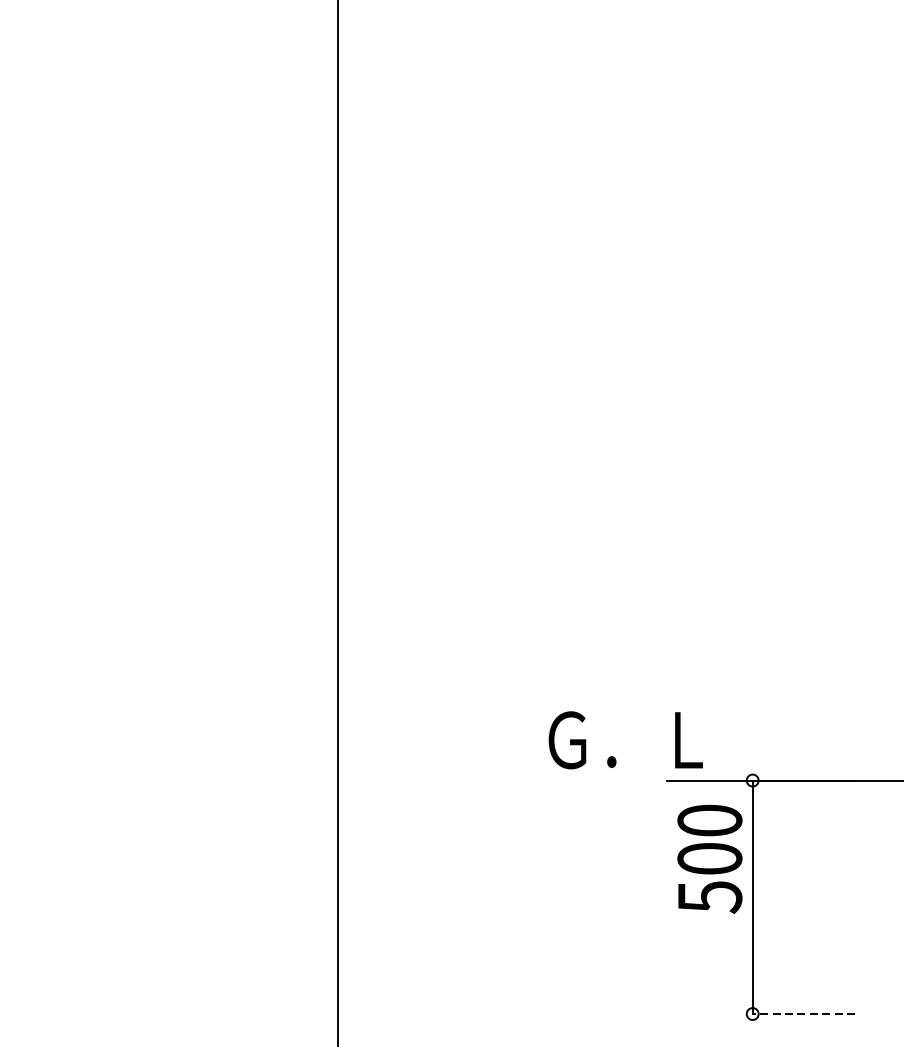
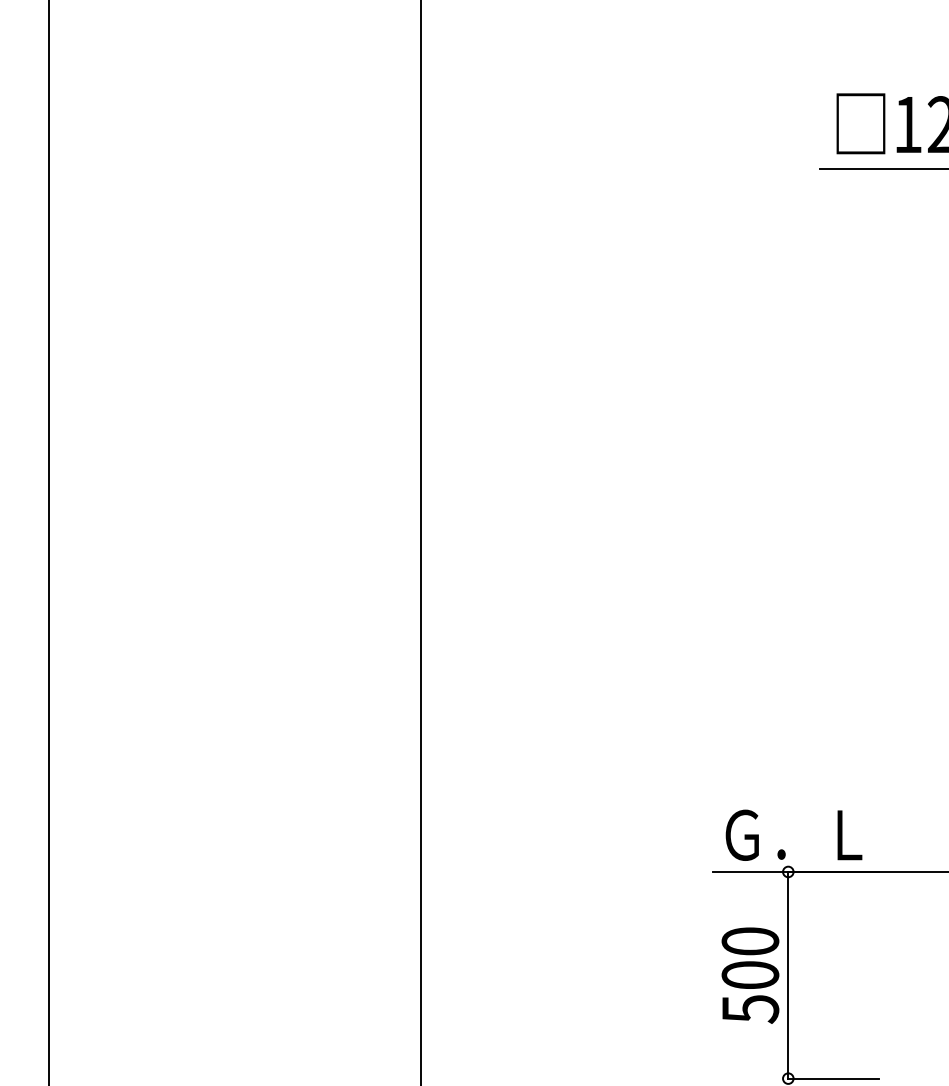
text: (625, 739) -> (793, 834), moved
text: (709, 859) -> (750, 975), moved
line: (803, 1013) -> (833, 1078), dashed -> solid

